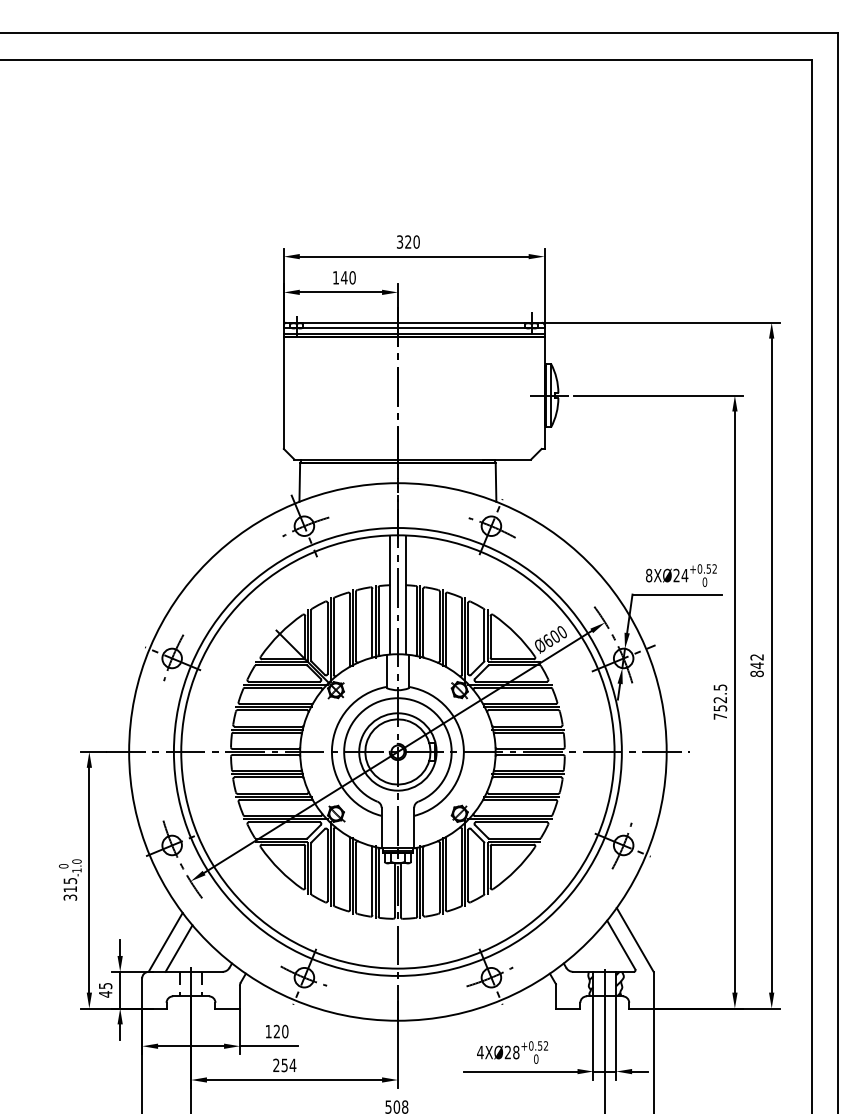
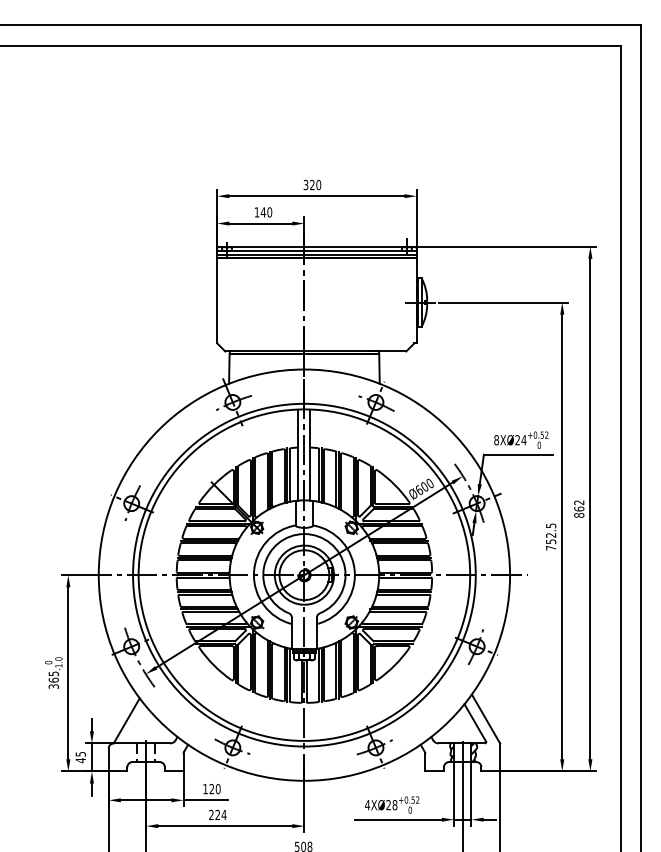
text: (756, 665) -> (578, 509), 842 -> 862
text: (70, 889) -> (53, 680), 315 -> 365
line: (178, 948) -> (136, 725), removed
text: (284, 1065) -> (217, 815), 254 -> 224

